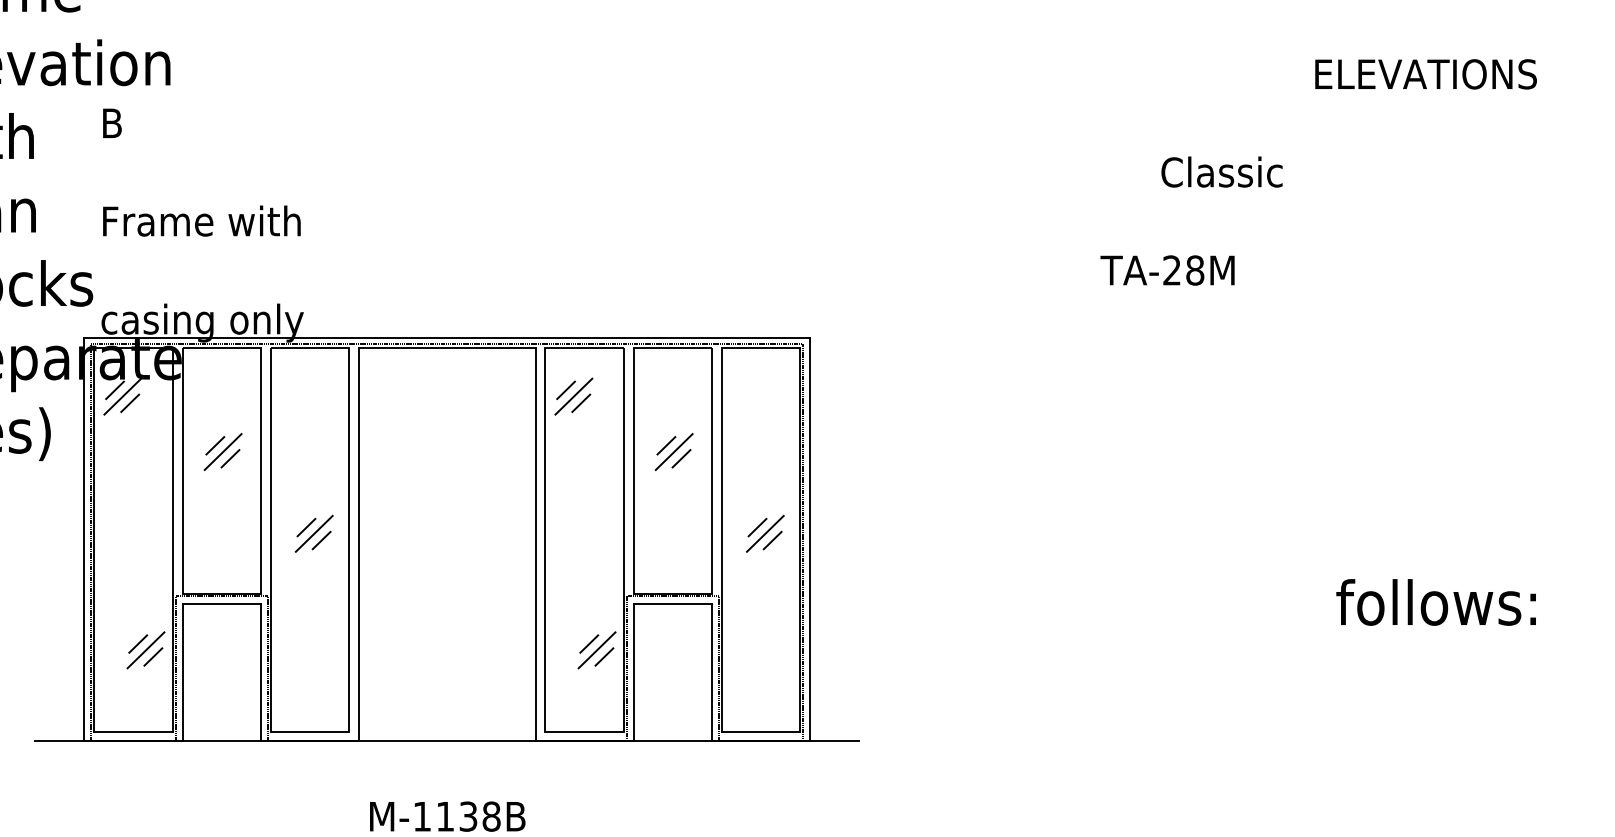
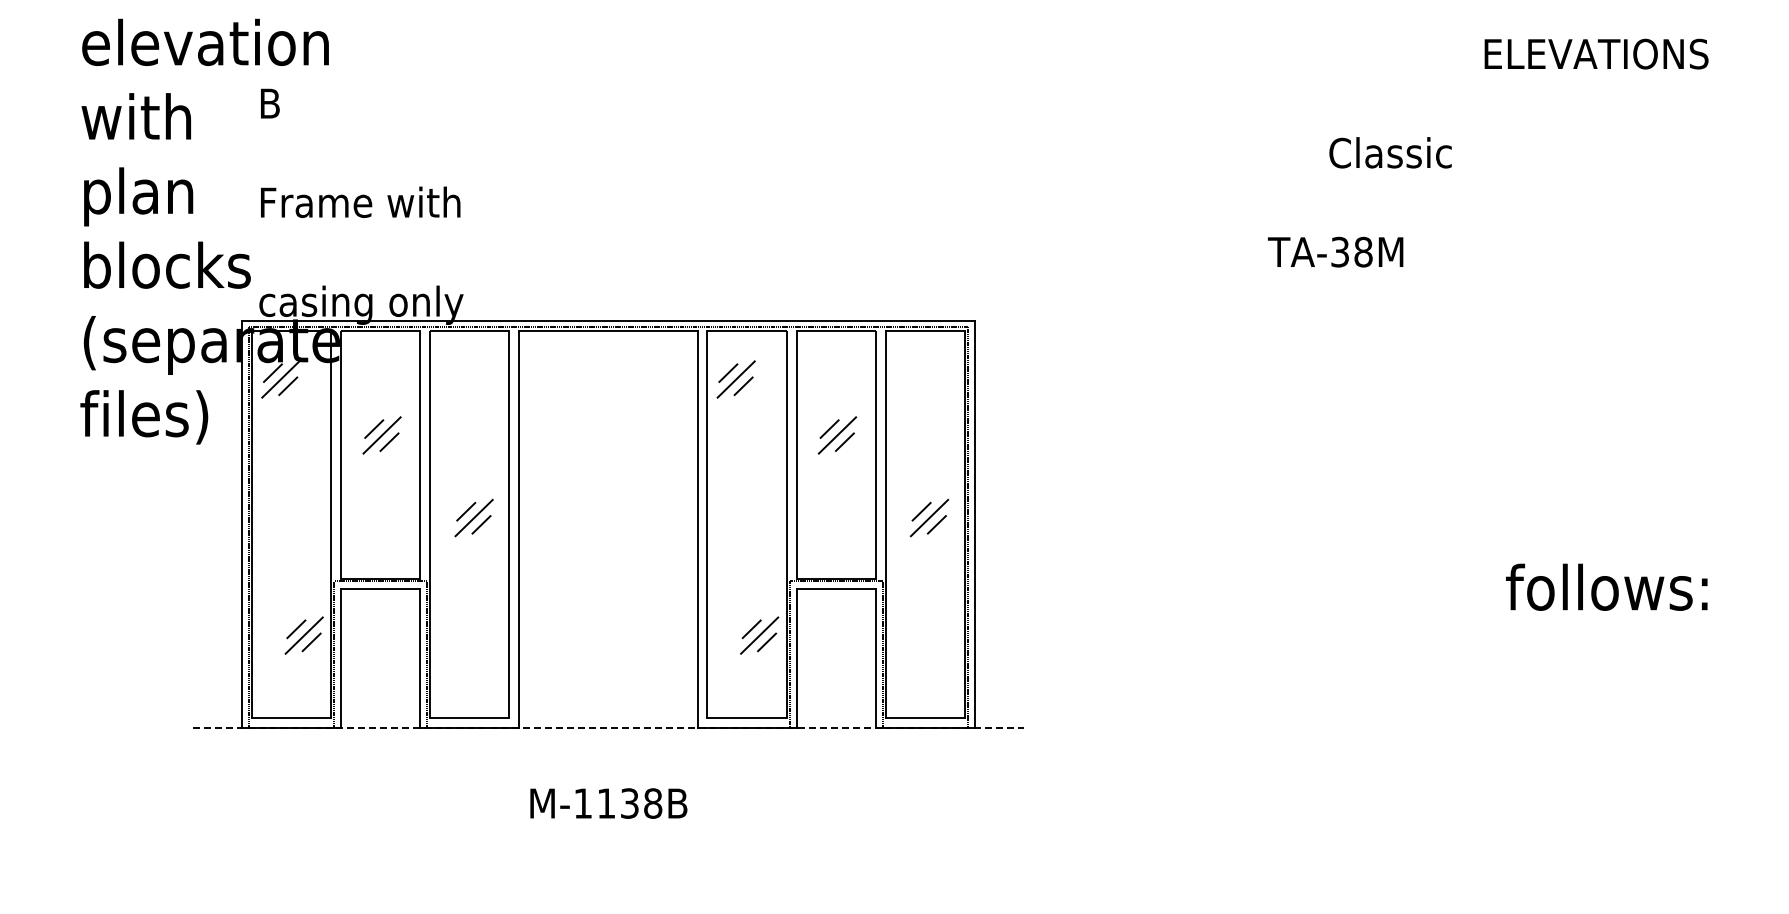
text: (1171, 270) -> (1339, 252), TA-28M -> TA-38M
line: (447, 741) -> (608, 727), solid -> dashed

